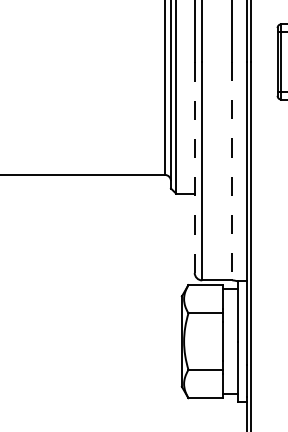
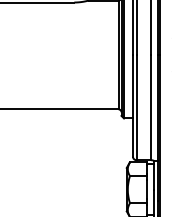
line: (193, 166) -> (132, 105), dashed -> solid
line: (233, 170) -> (151, 107), dashed -> solid

